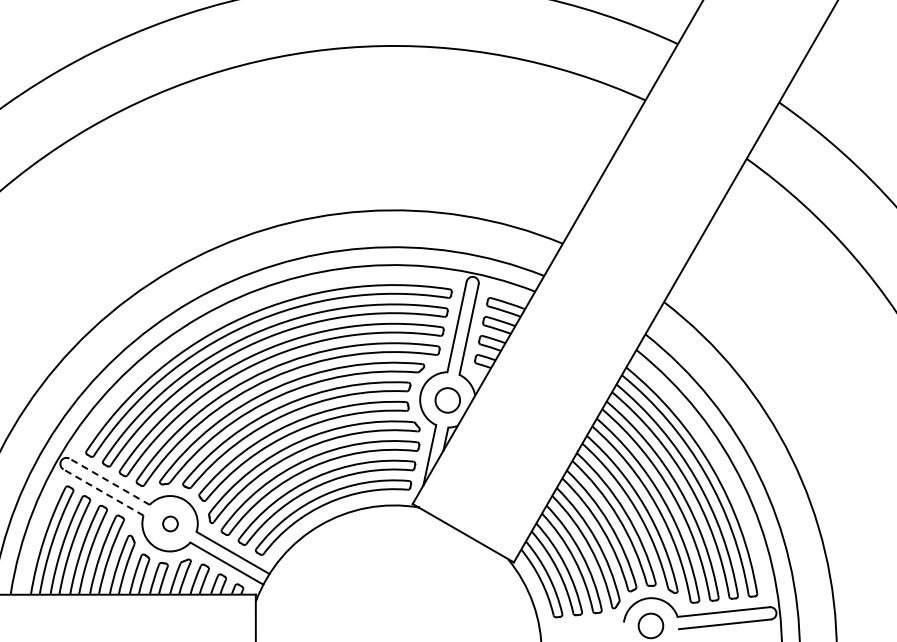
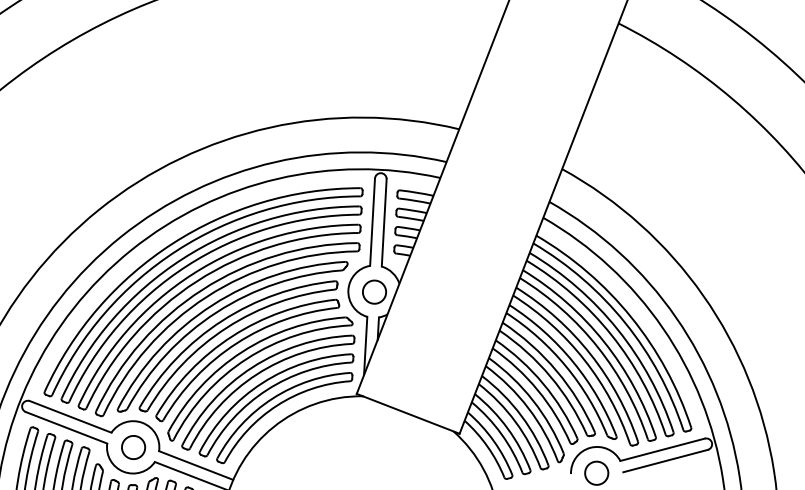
line: (109, 481) -> (70, 416), dashed -> solid
line: (103, 492) -> (66, 427), dashed -> solid
circle: (170, 523) -> (133, 447), size x1.67

